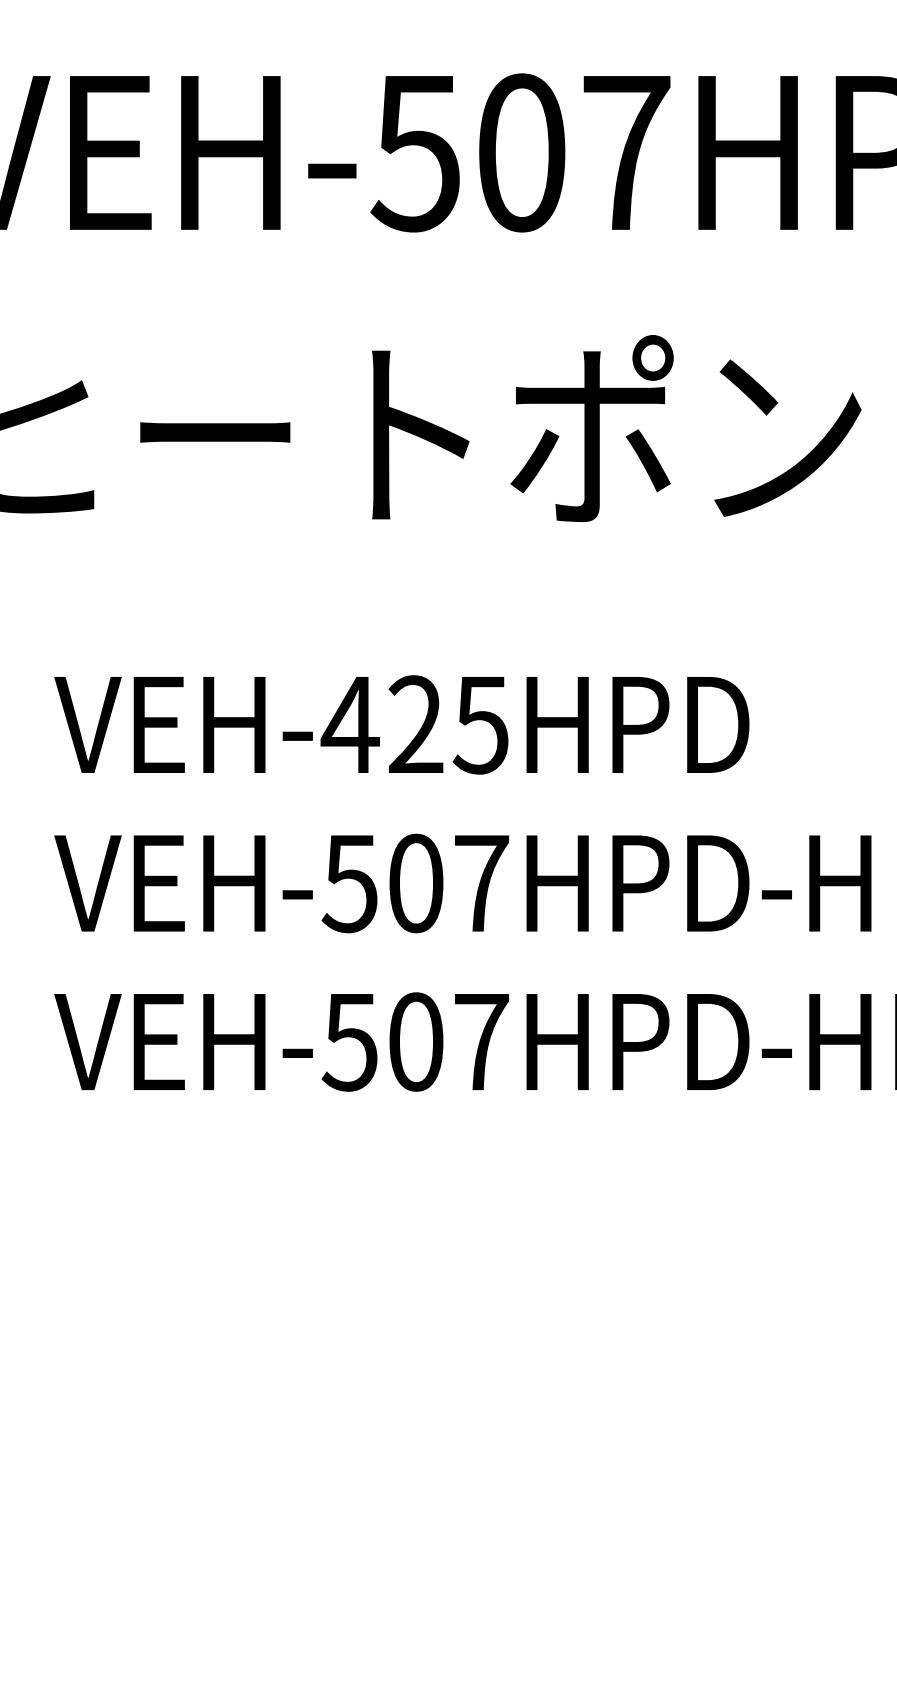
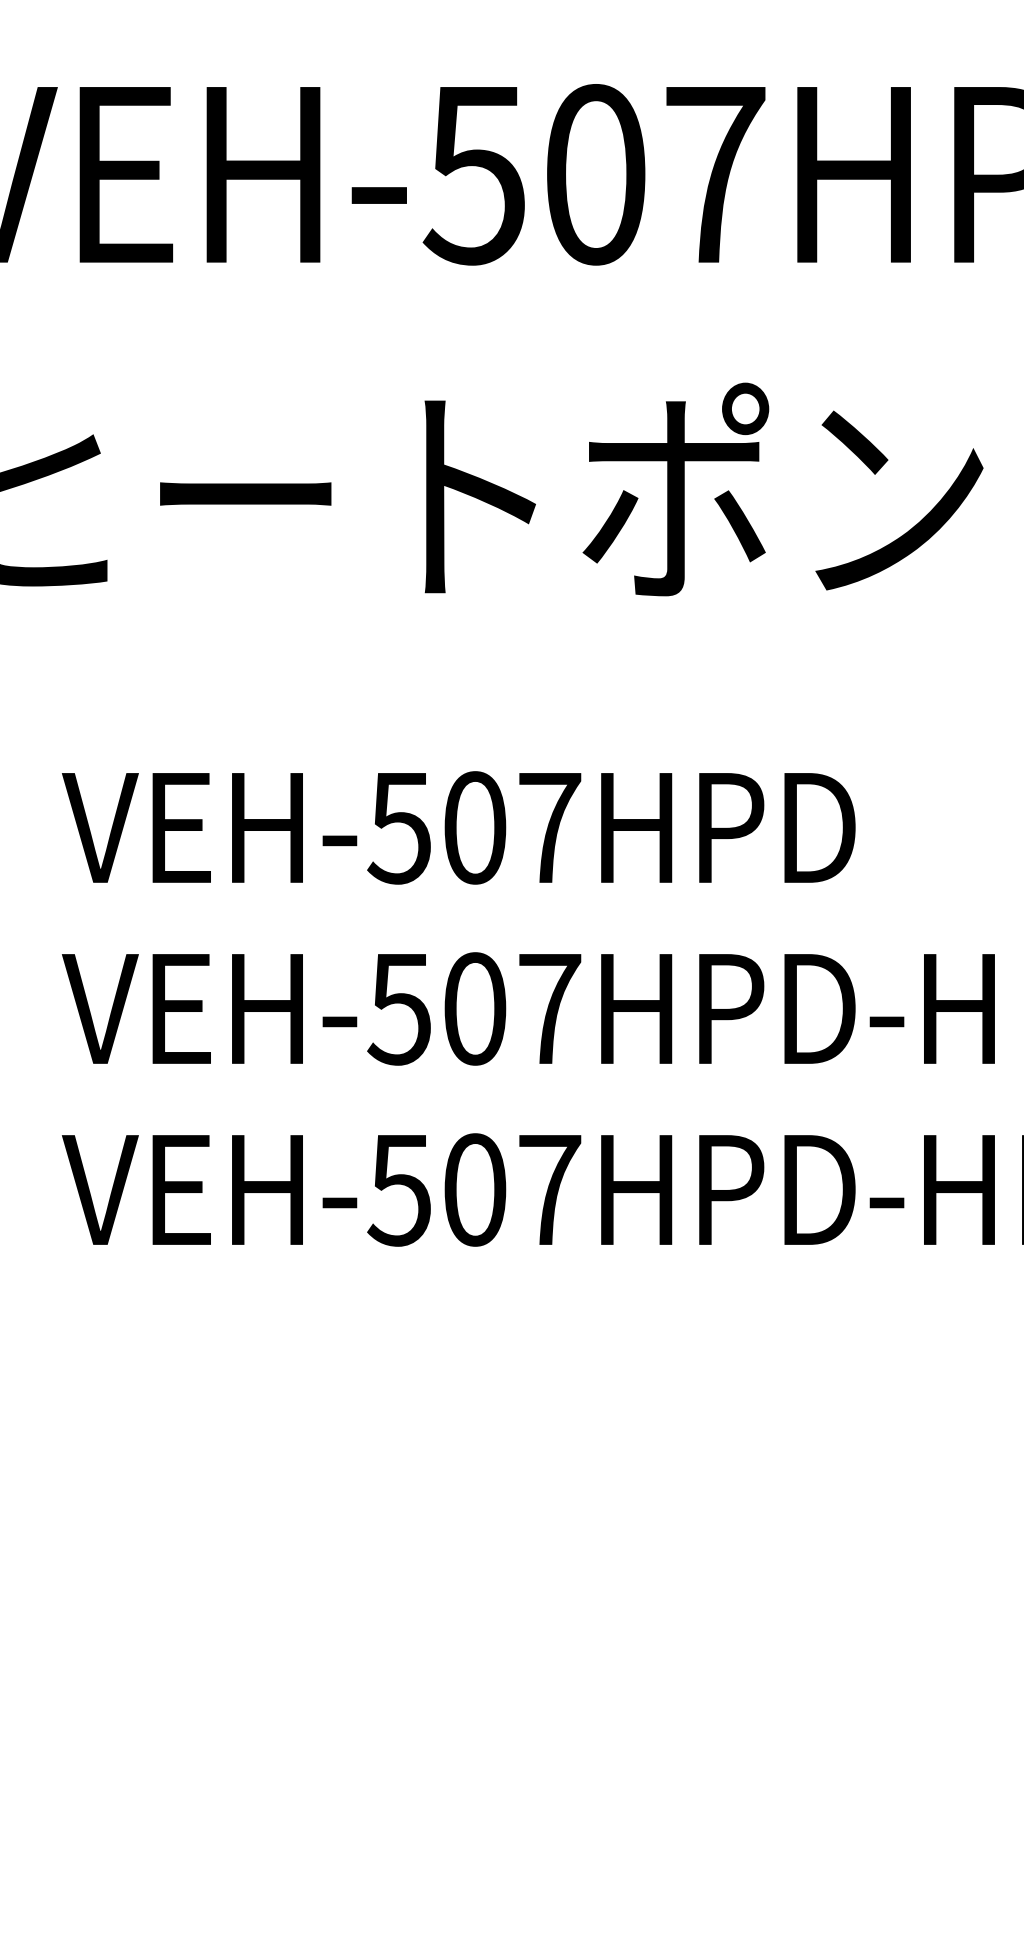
text: (414, 724) -> (473, 827), VEH-425HPD -> VEH-507HPD

